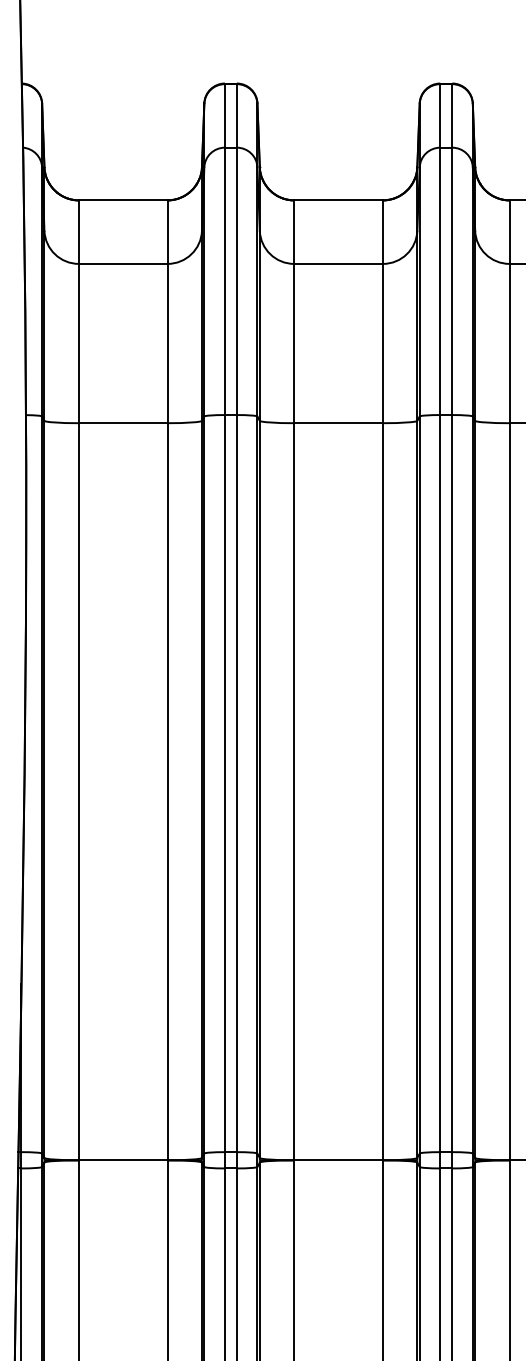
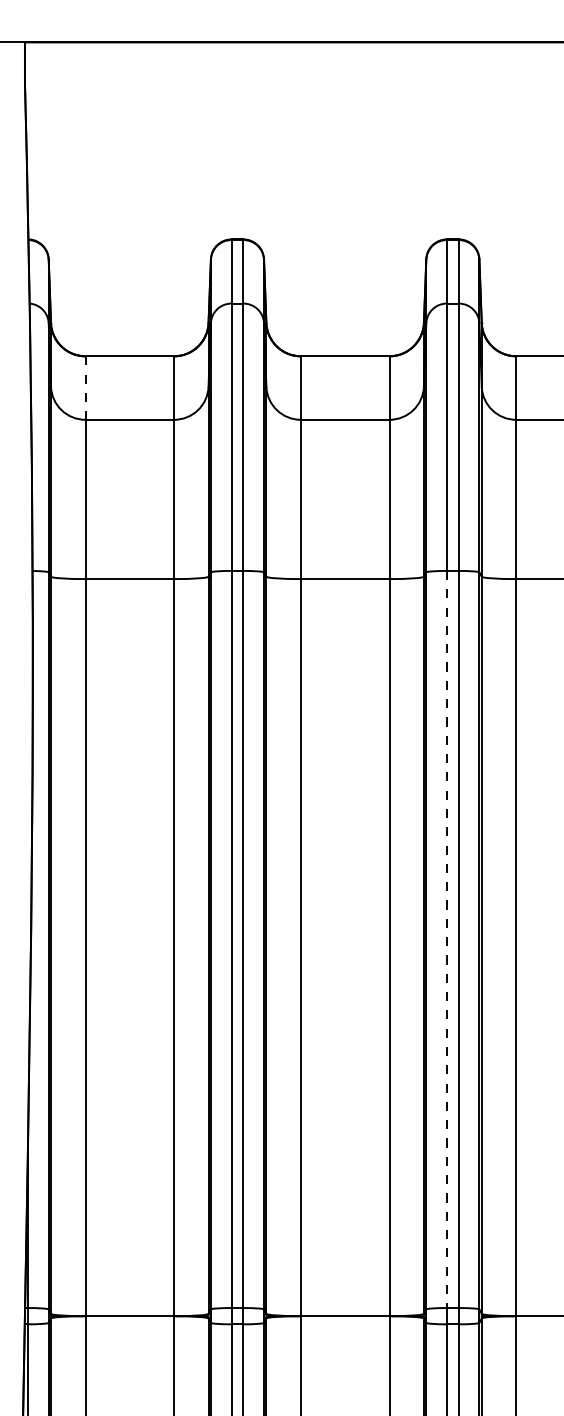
line: (78, 232) -> (85, 388), solid -> dashed
line: (439, 783) -> (446, 939), solid -> dashed

